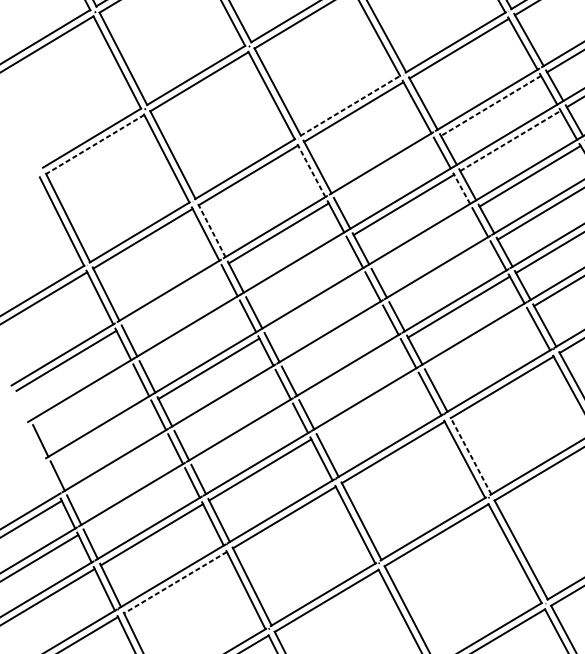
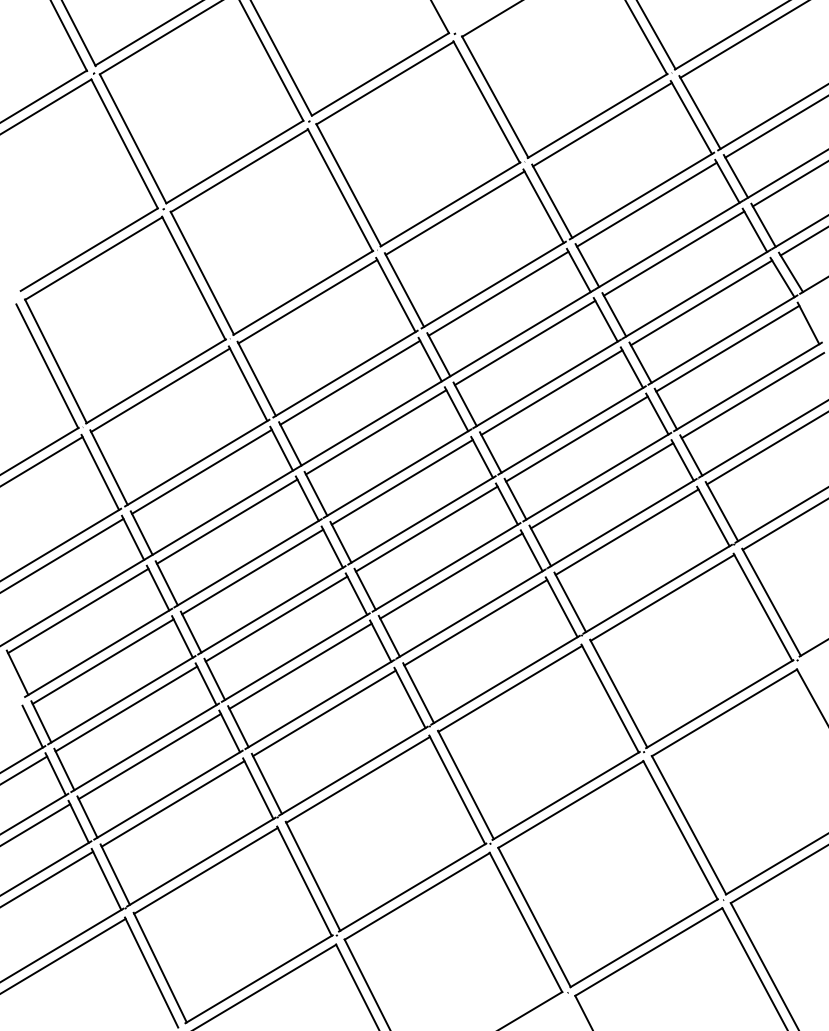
line: (350, 105) -> (450, 204), dashed -> solid
line: (490, 105) -> (646, 204), dashed -> solid
line: (510, 140) -> (674, 253), dashed -> solid
line: (95, 144) -> (93, 258), dashed -> solid
line: (384, 169) -> (498, 293), added
line: (311, 170) -> (395, 295), dashed -> solid
line: (461, 188) -> (605, 319), dashed -> solid
line: (211, 230) -> (256, 378), dashed -> solid
line: (422, 240) -> (551, 392), added
line: (297, 268) -> (376, 432), added
line: (440, 273) -> (576, 438), added
line: (172, 296) -> (201, 471), added
line: (315, 304) -> (401, 482), added
line: (190, 332) -> (227, 521), added
line: (333, 337) -> (426, 528), added
line: (476, 339) -> (626, 531), added
line: (351, 371) -> (451, 575), added
line: (84, 396) -> (78, 610), added
line: (225, 402) -> (276, 618), added
line: (368, 404) -> (475, 622), added
line: (101, 432) -> (102, 661), added
line: (243, 435) -> (300, 665), added
line: (470, 455) -> (618, 693), dashed -> solid
line: (118, 466) -> (126, 708), added
line: (51, 479) -> (32, 726), added
line: (135, 500) -> (149, 756), added
line: (175, 582) -> (206, 870), dashed -> solid

